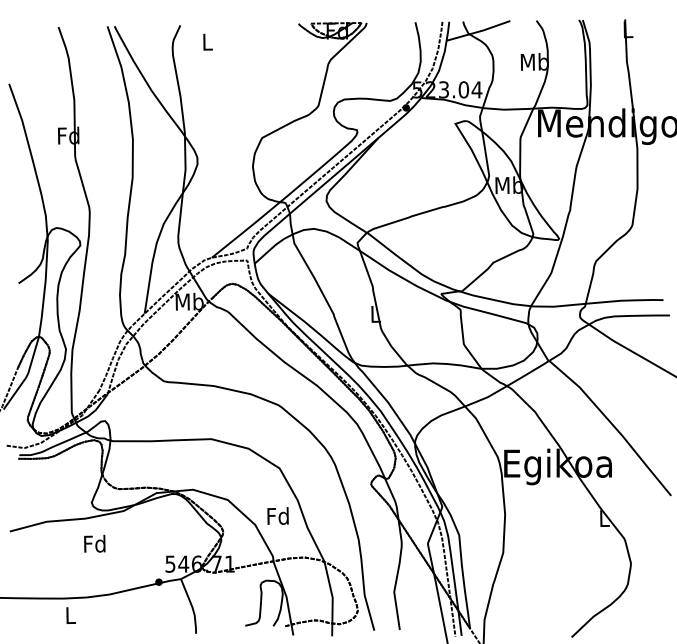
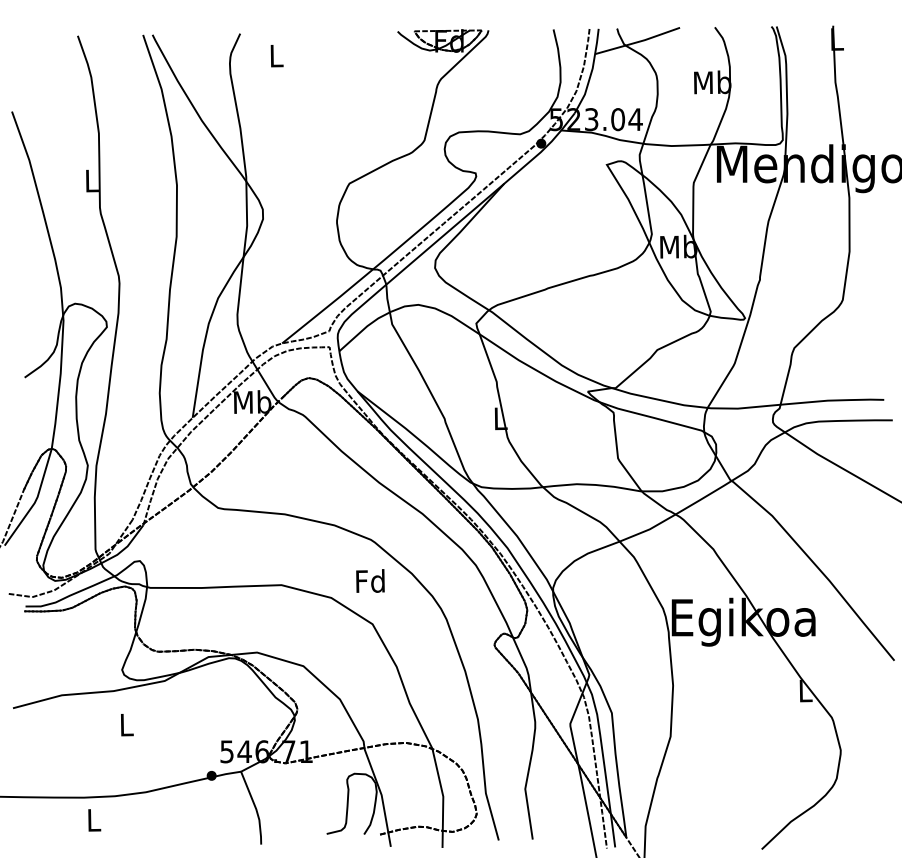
text: (68, 135) -> (91, 180), Fd -> L
text: (277, 515) -> (369, 580), moved
text: (94, 543) -> (125, 724), Fd -> L

